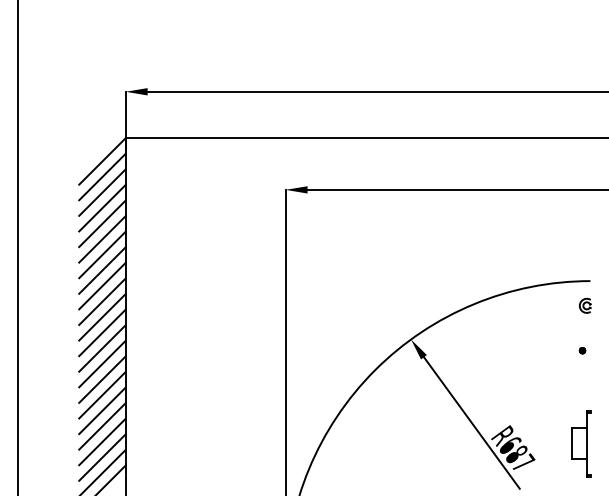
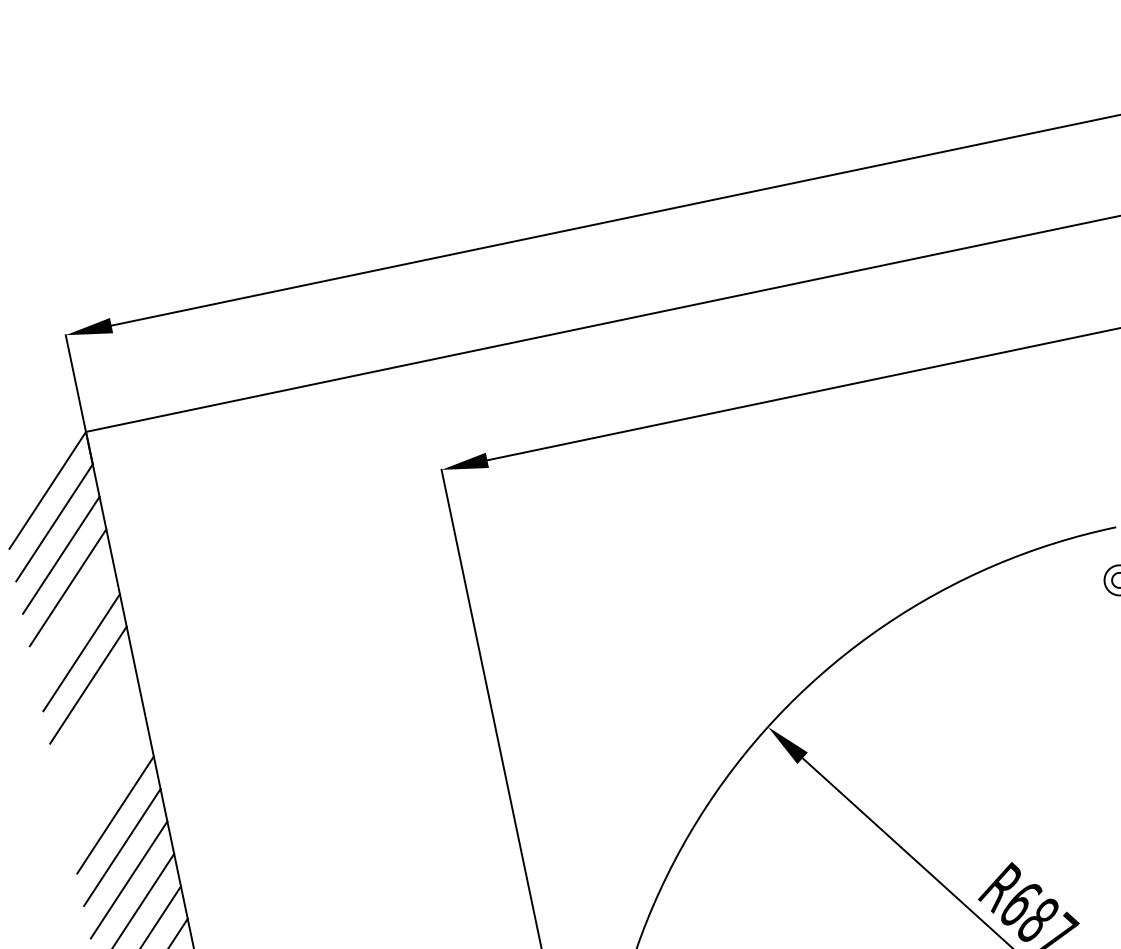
line: (102, 223) -> (74, 619), removed
line: (102, 270) -> (95, 717), removed
line: (102, 285) -> (101, 748), removed
line: (102, 301) -> (108, 782), removed

